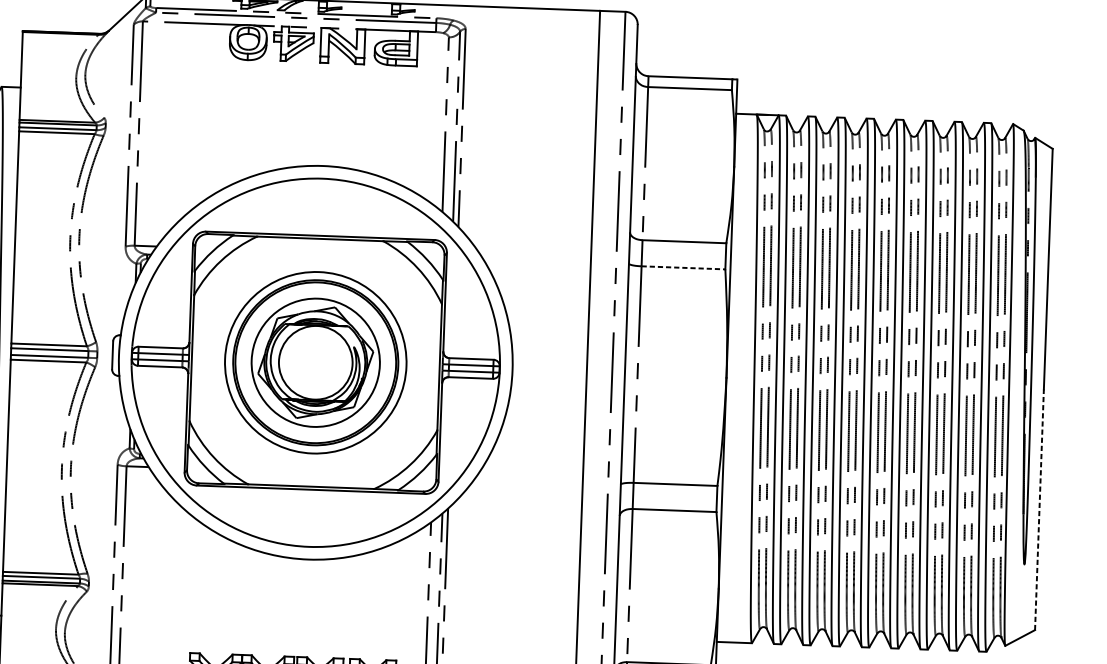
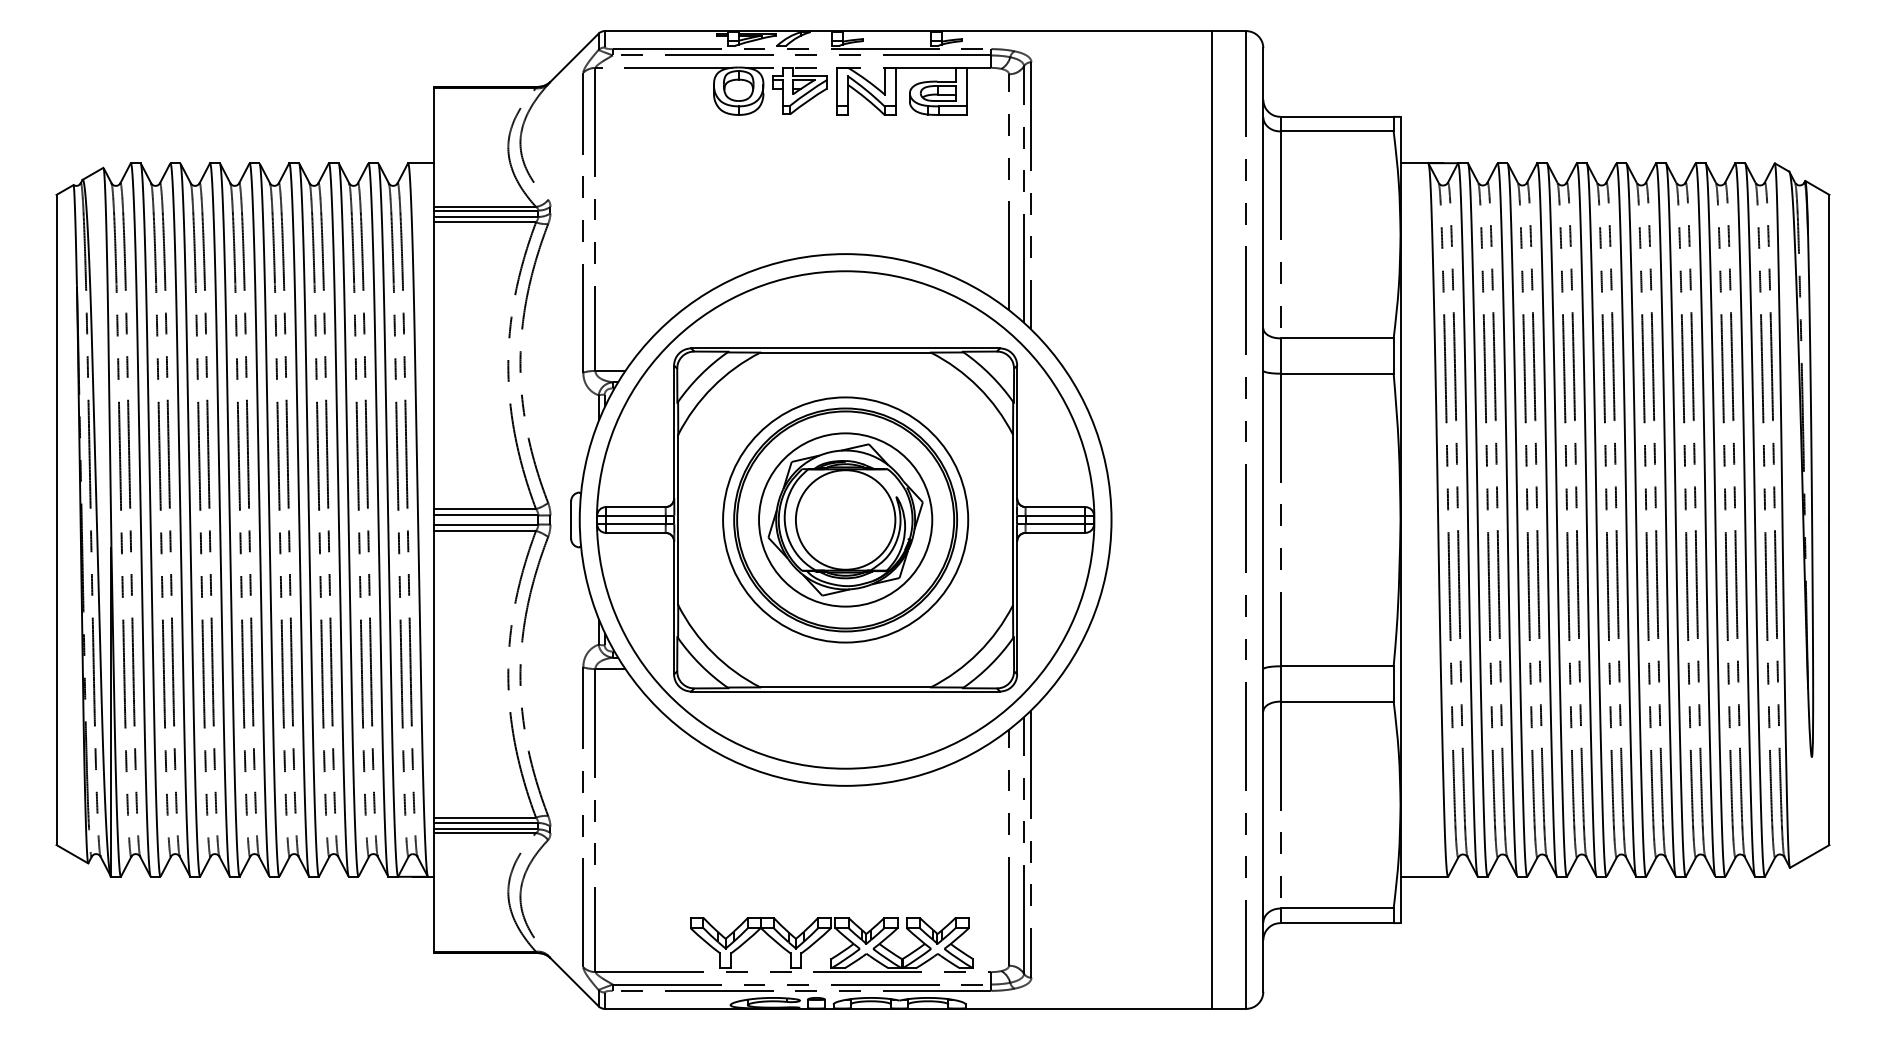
line: (683, 267) -> (1337, 373), dashed -> solid
line: (1039, 509) -> (1829, 682), dashed -> solid

